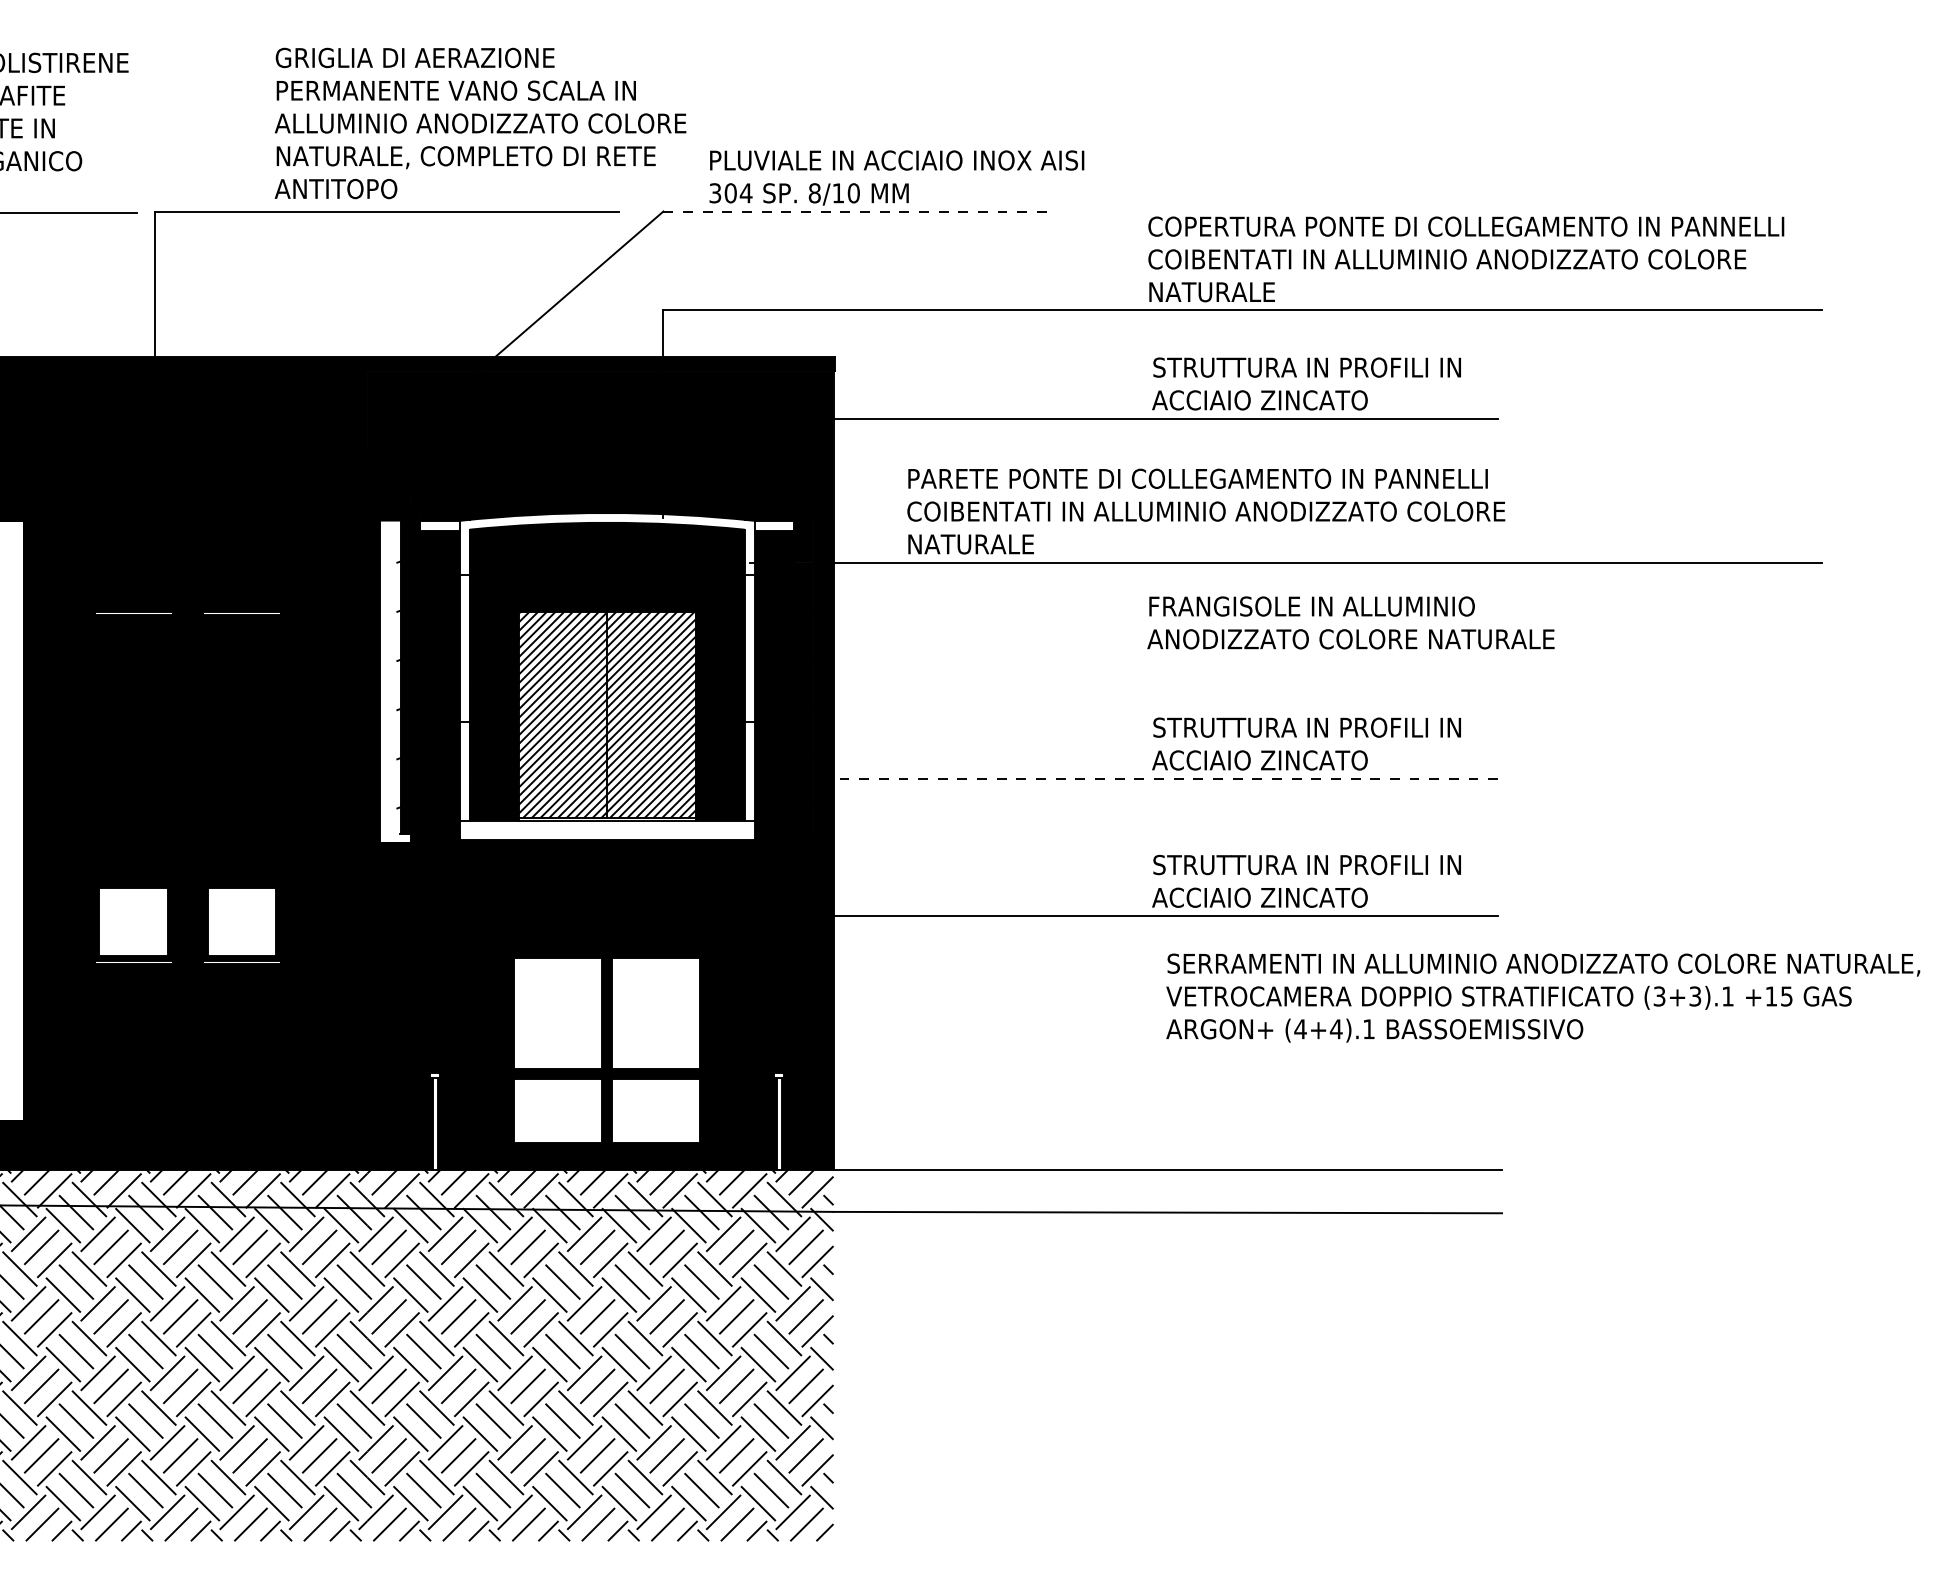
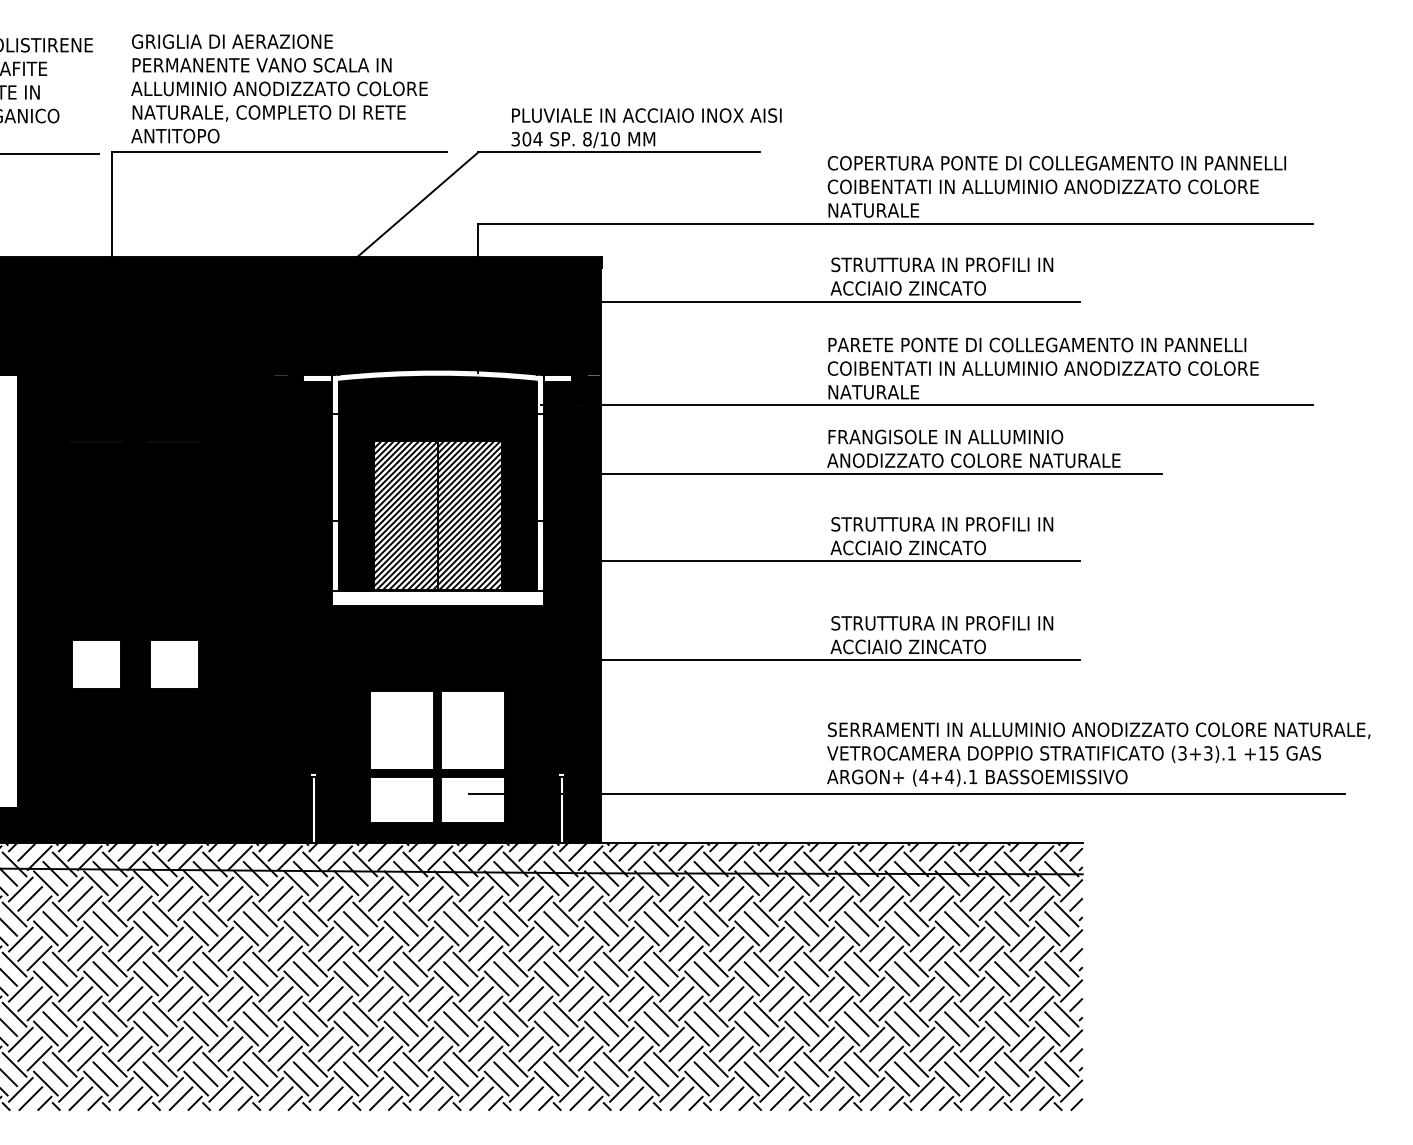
text: (480, 123) -> (279, 88), moved
line: (859, 211) -> (619, 152), dashed -> solid
text: (1206, 511) -> (1043, 368), moved
line: (1209, 657) -> (871, 473), added
fill: (394, 681) -> (284, 491), added
line: (1150, 778) -> (829, 560), dashed -> solid
text: (1543, 997) -> (1098, 754), moved
line: (1257, 1102) -> (906, 794), added
hatch: (1167, 1355) -> (841, 976), added

